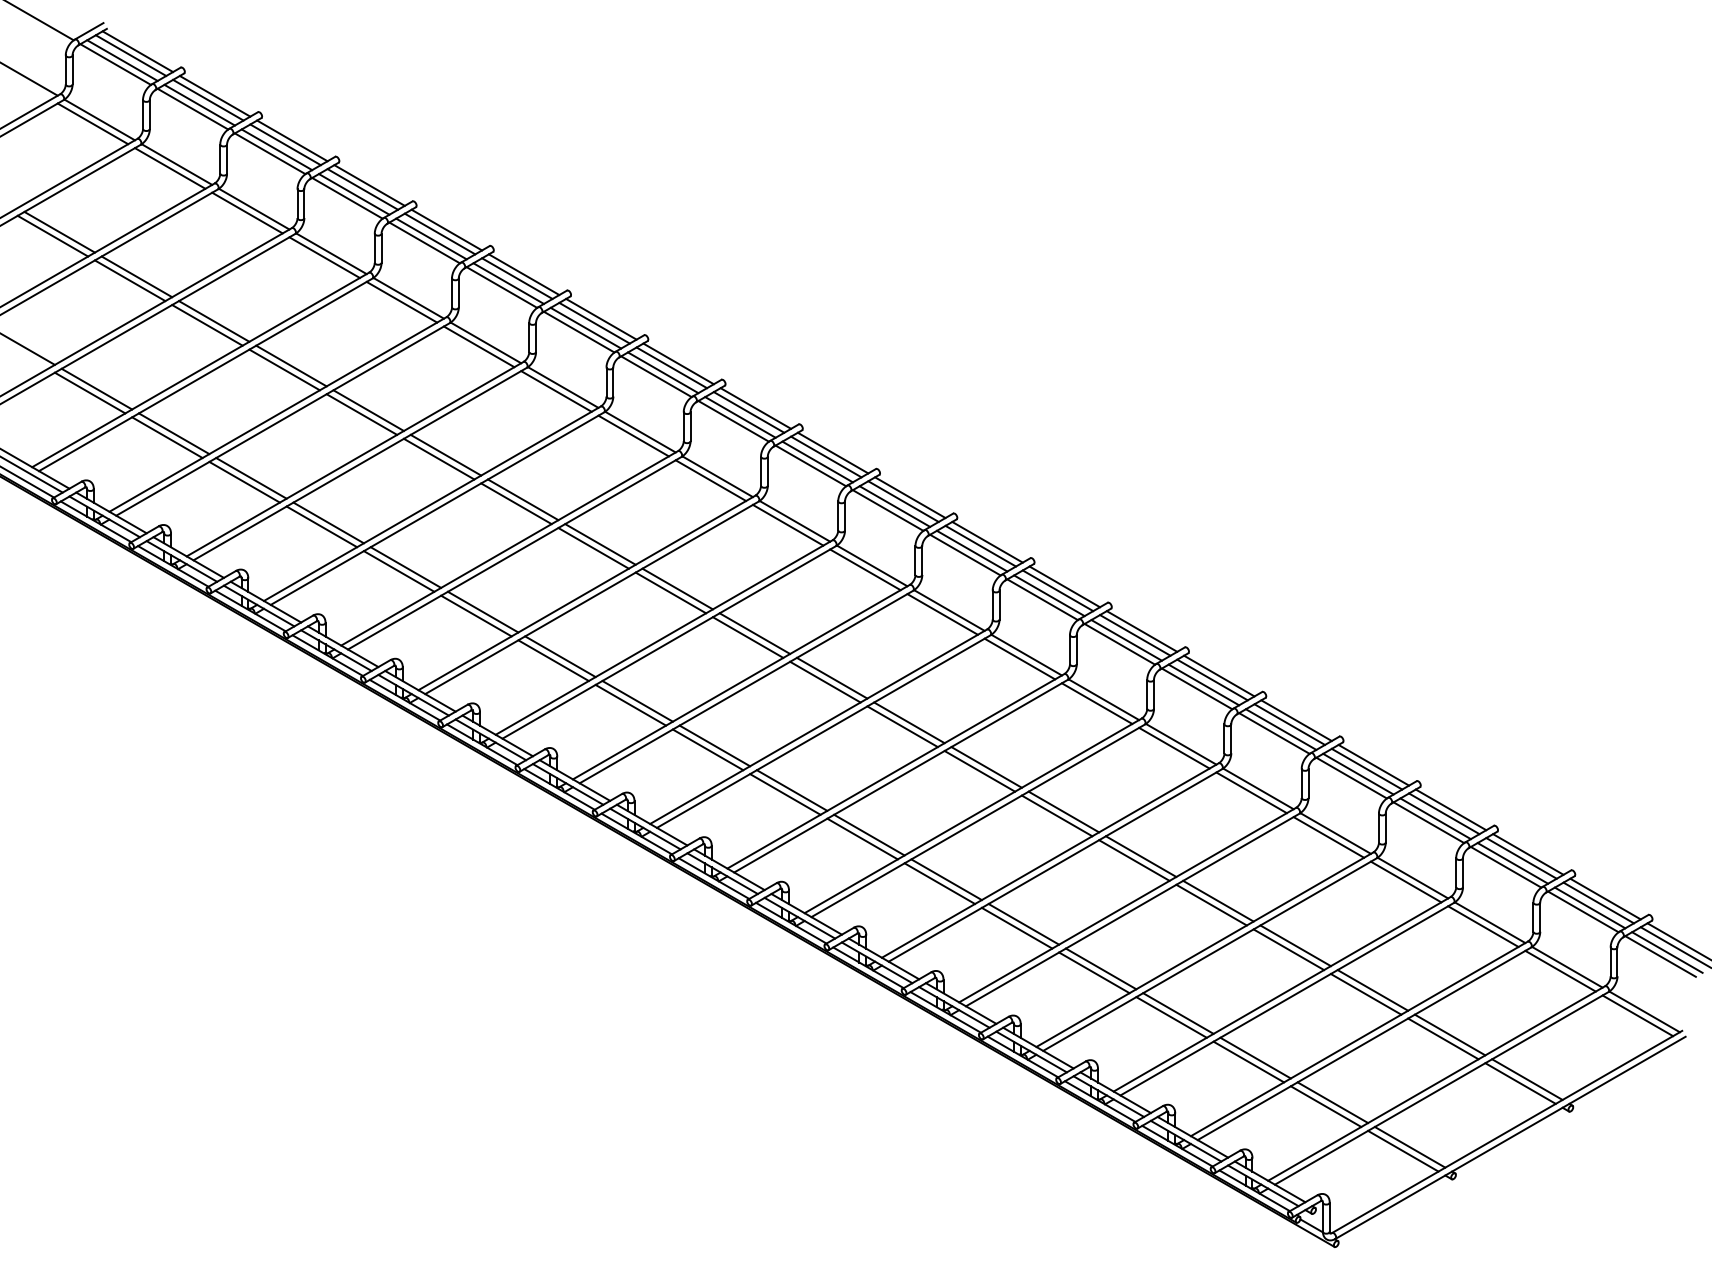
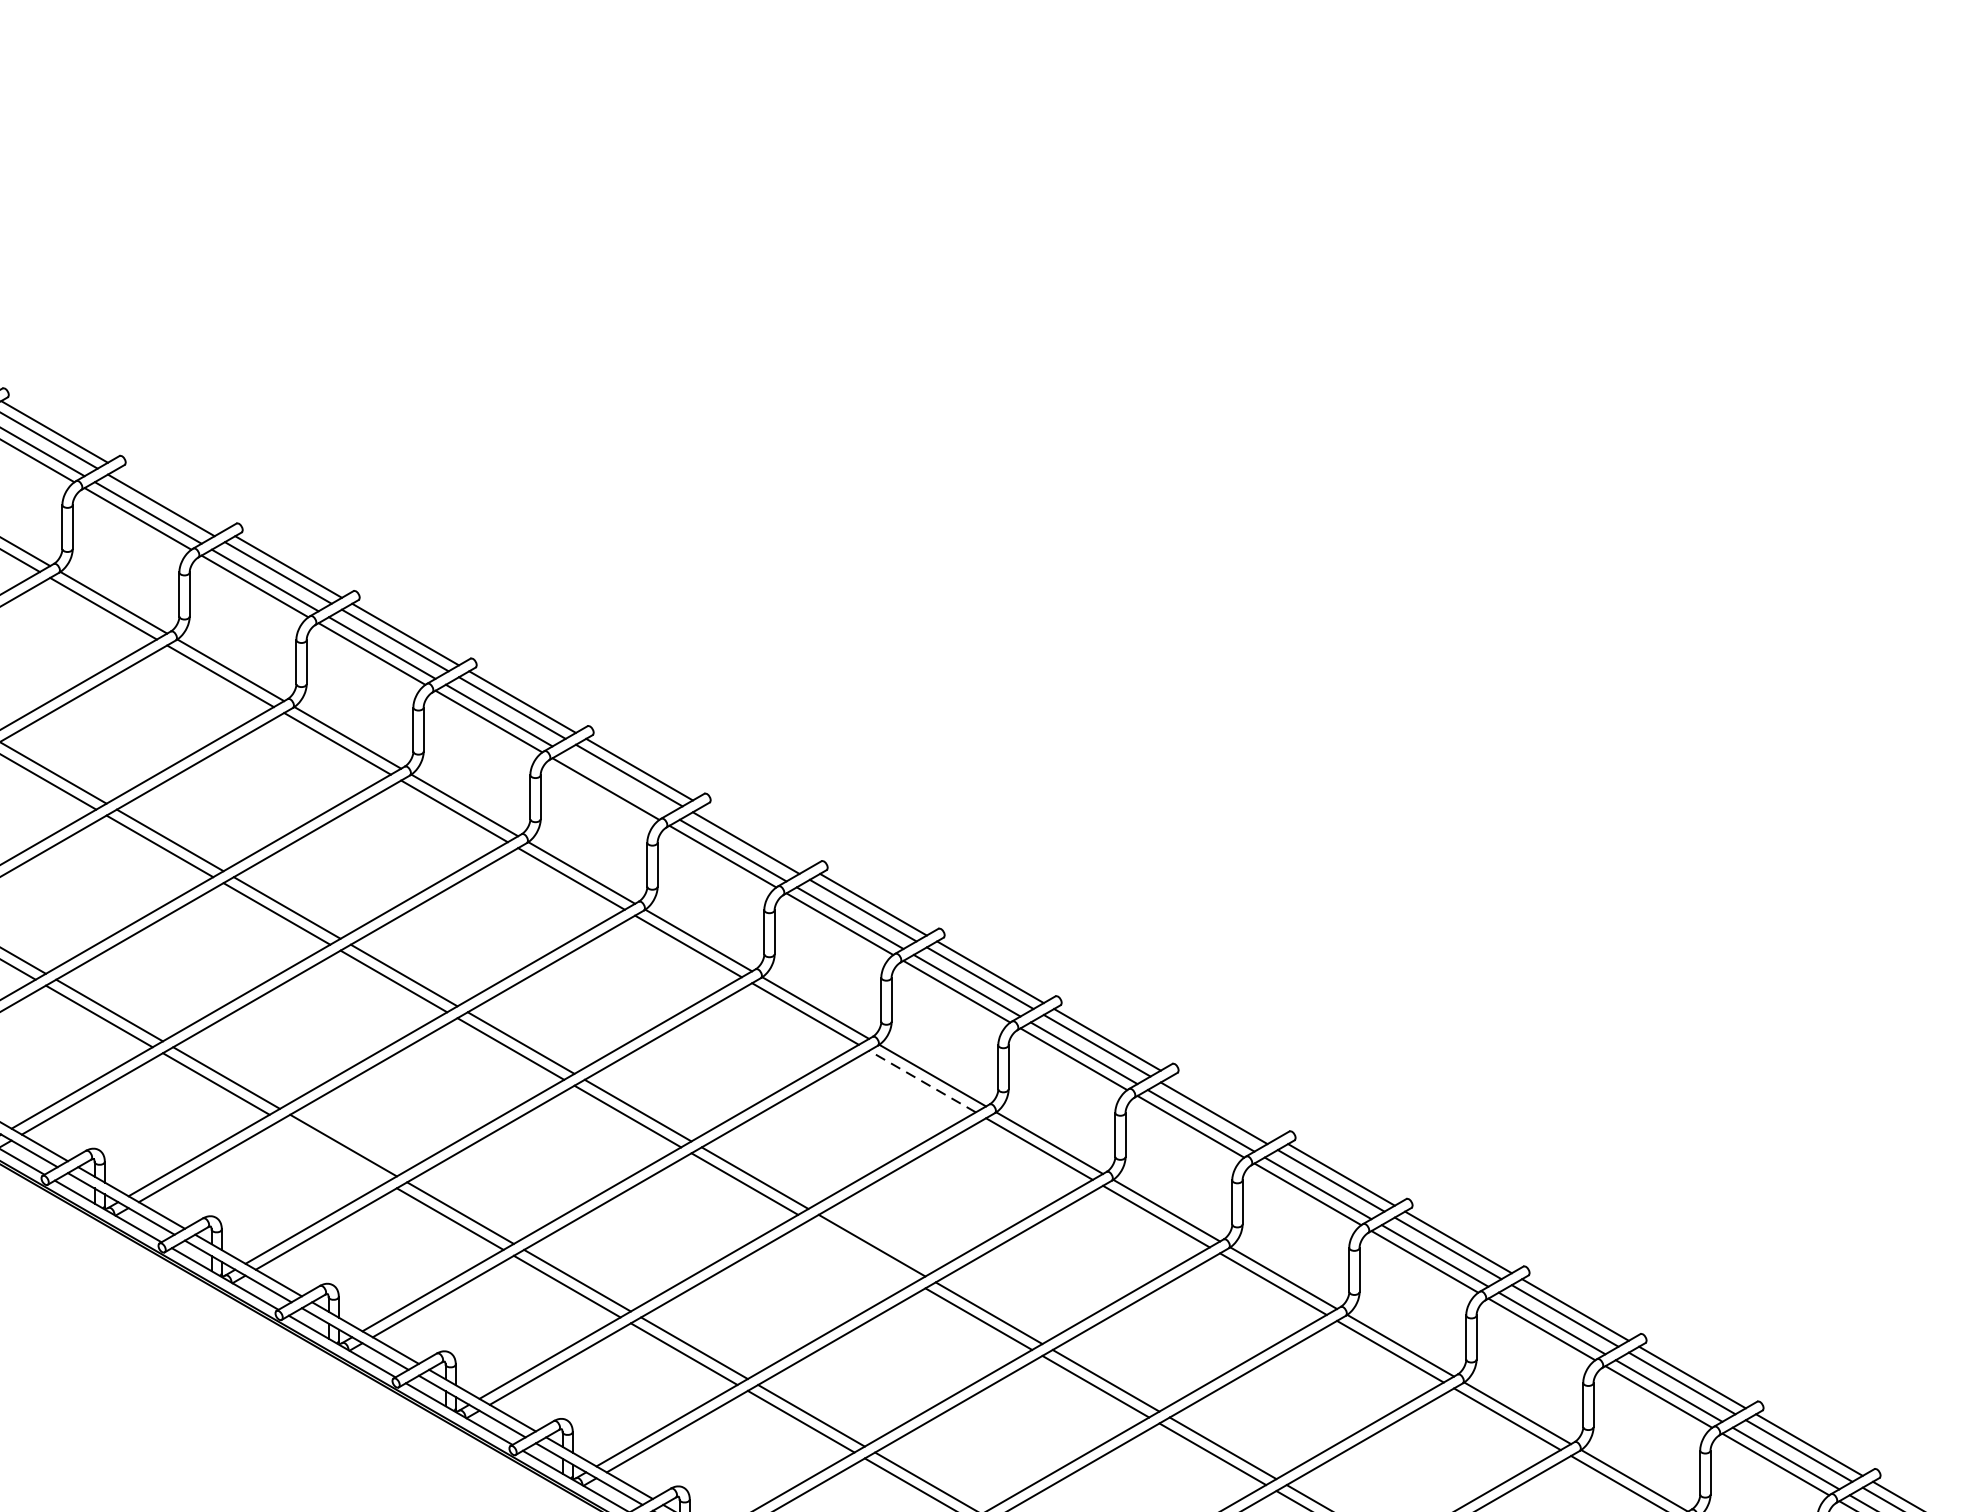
line: (523, 274) -> (170, 499), removed
line: (817, 461) -> (615, 782), removed
line: (910, 497) -> (756, 836), removed
line: (1019, 659) -> (921, 1082), solid -> dashed
line: (1219, 675) -> (1224, 1106), removed
line: (630, 704) -> (332, 1150), removed
line: (979, 771) -> (861, 1251), removed

